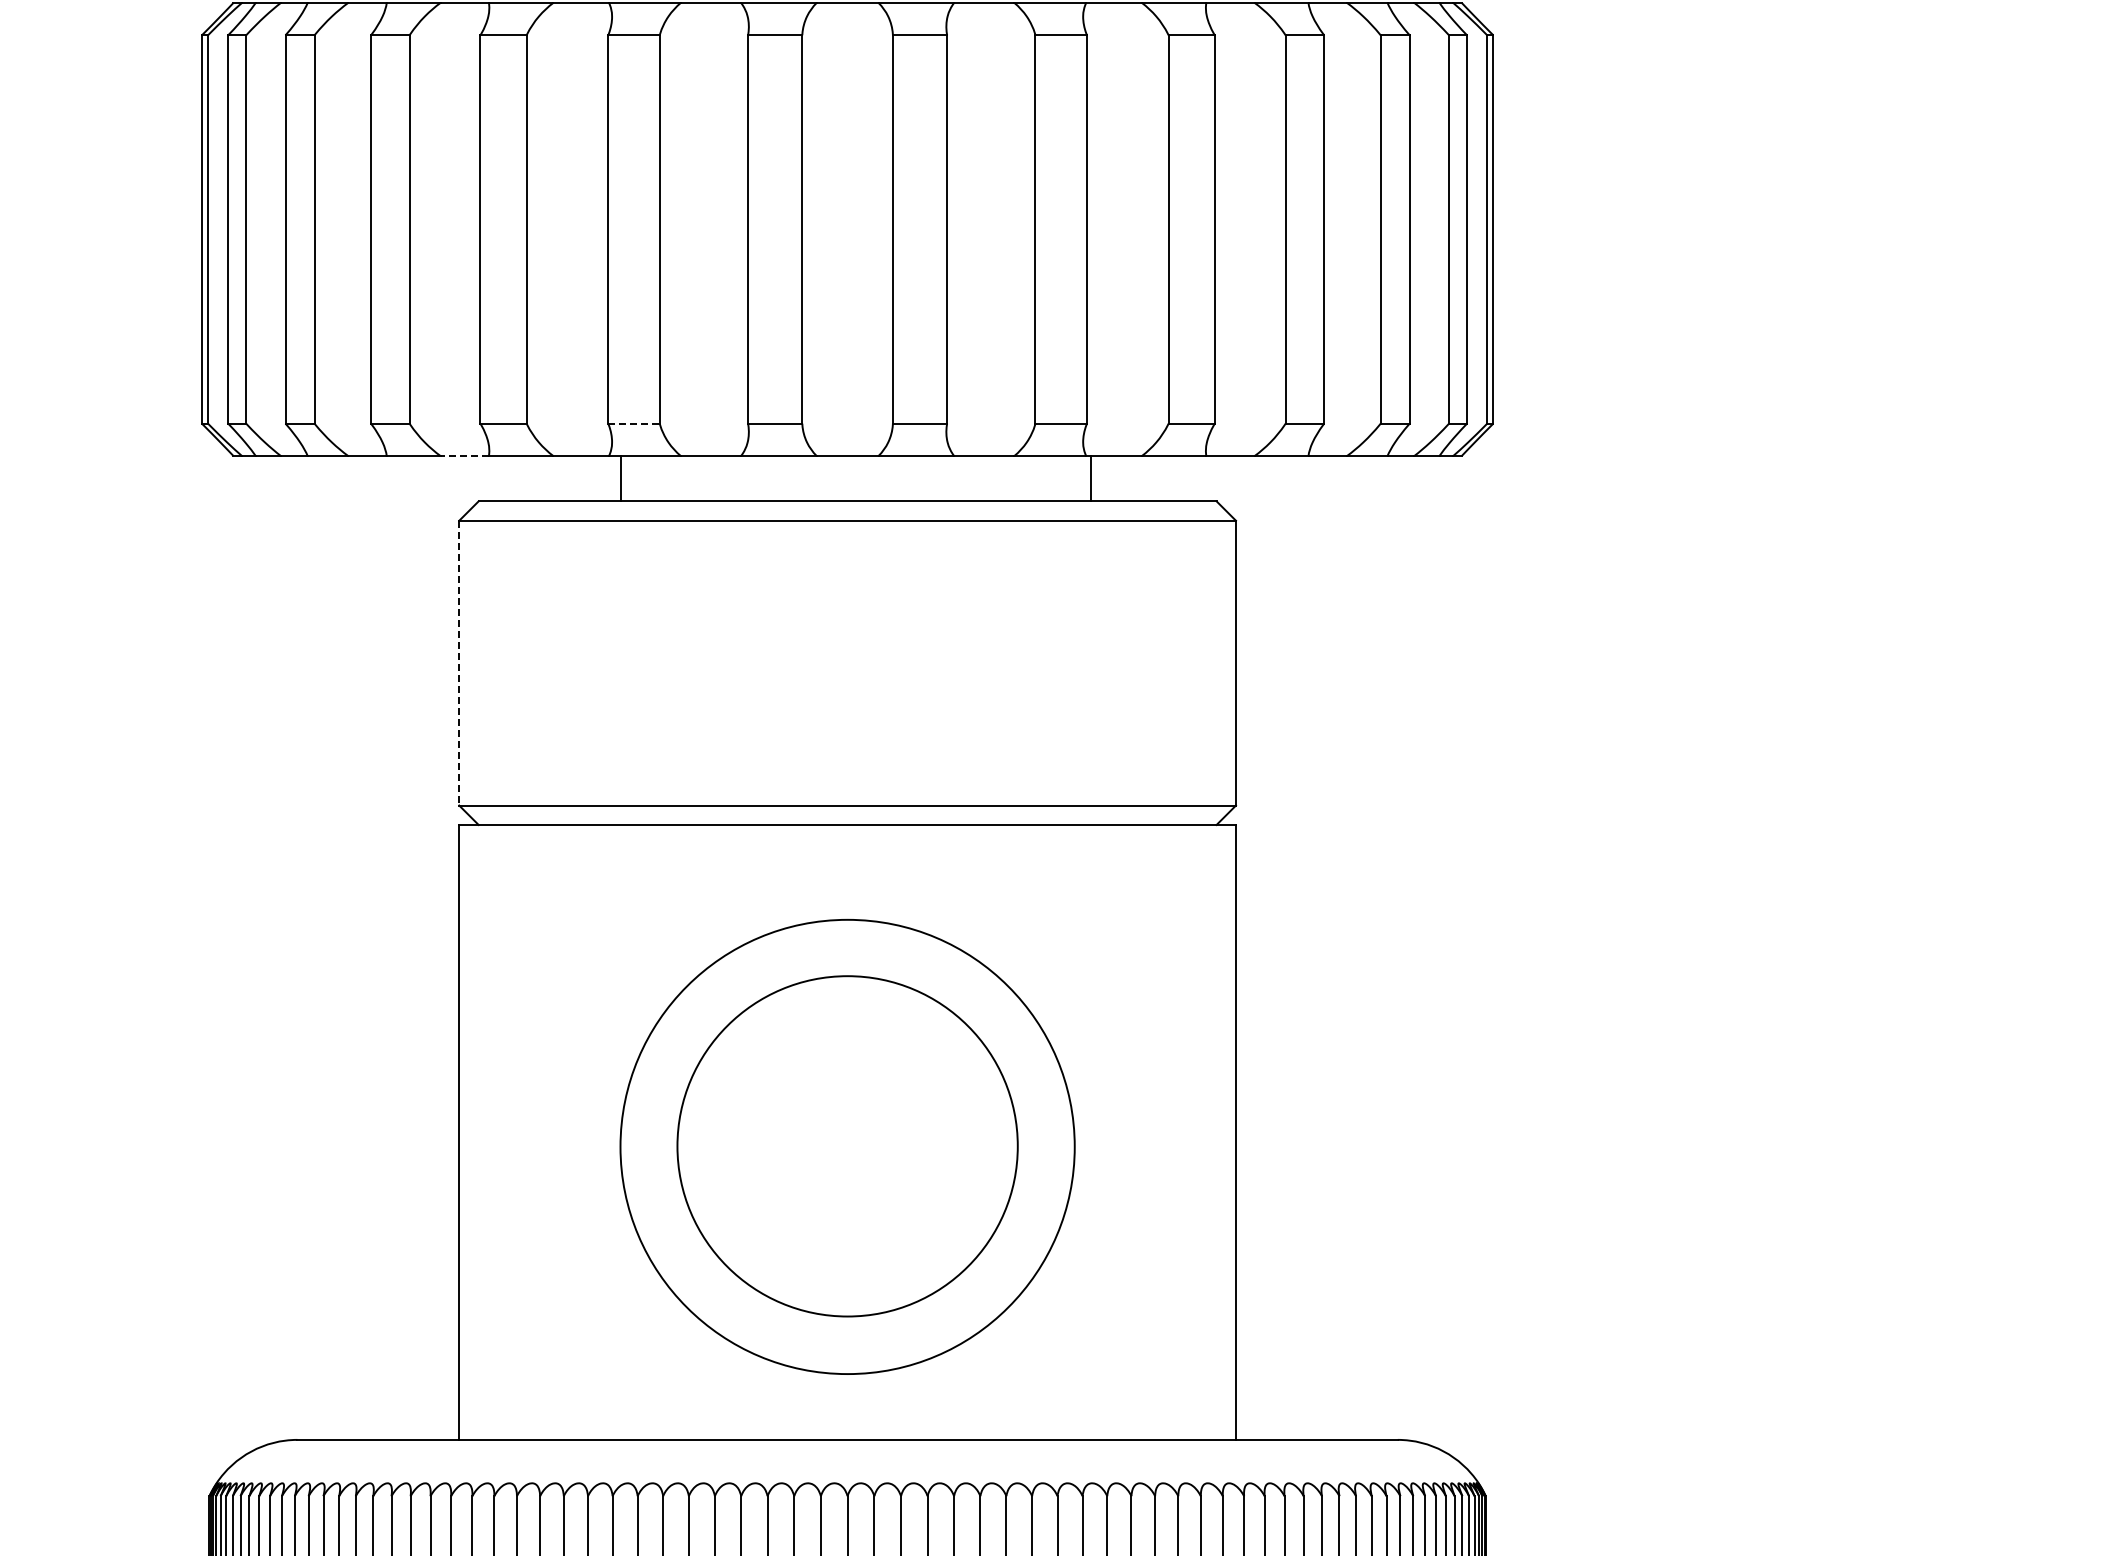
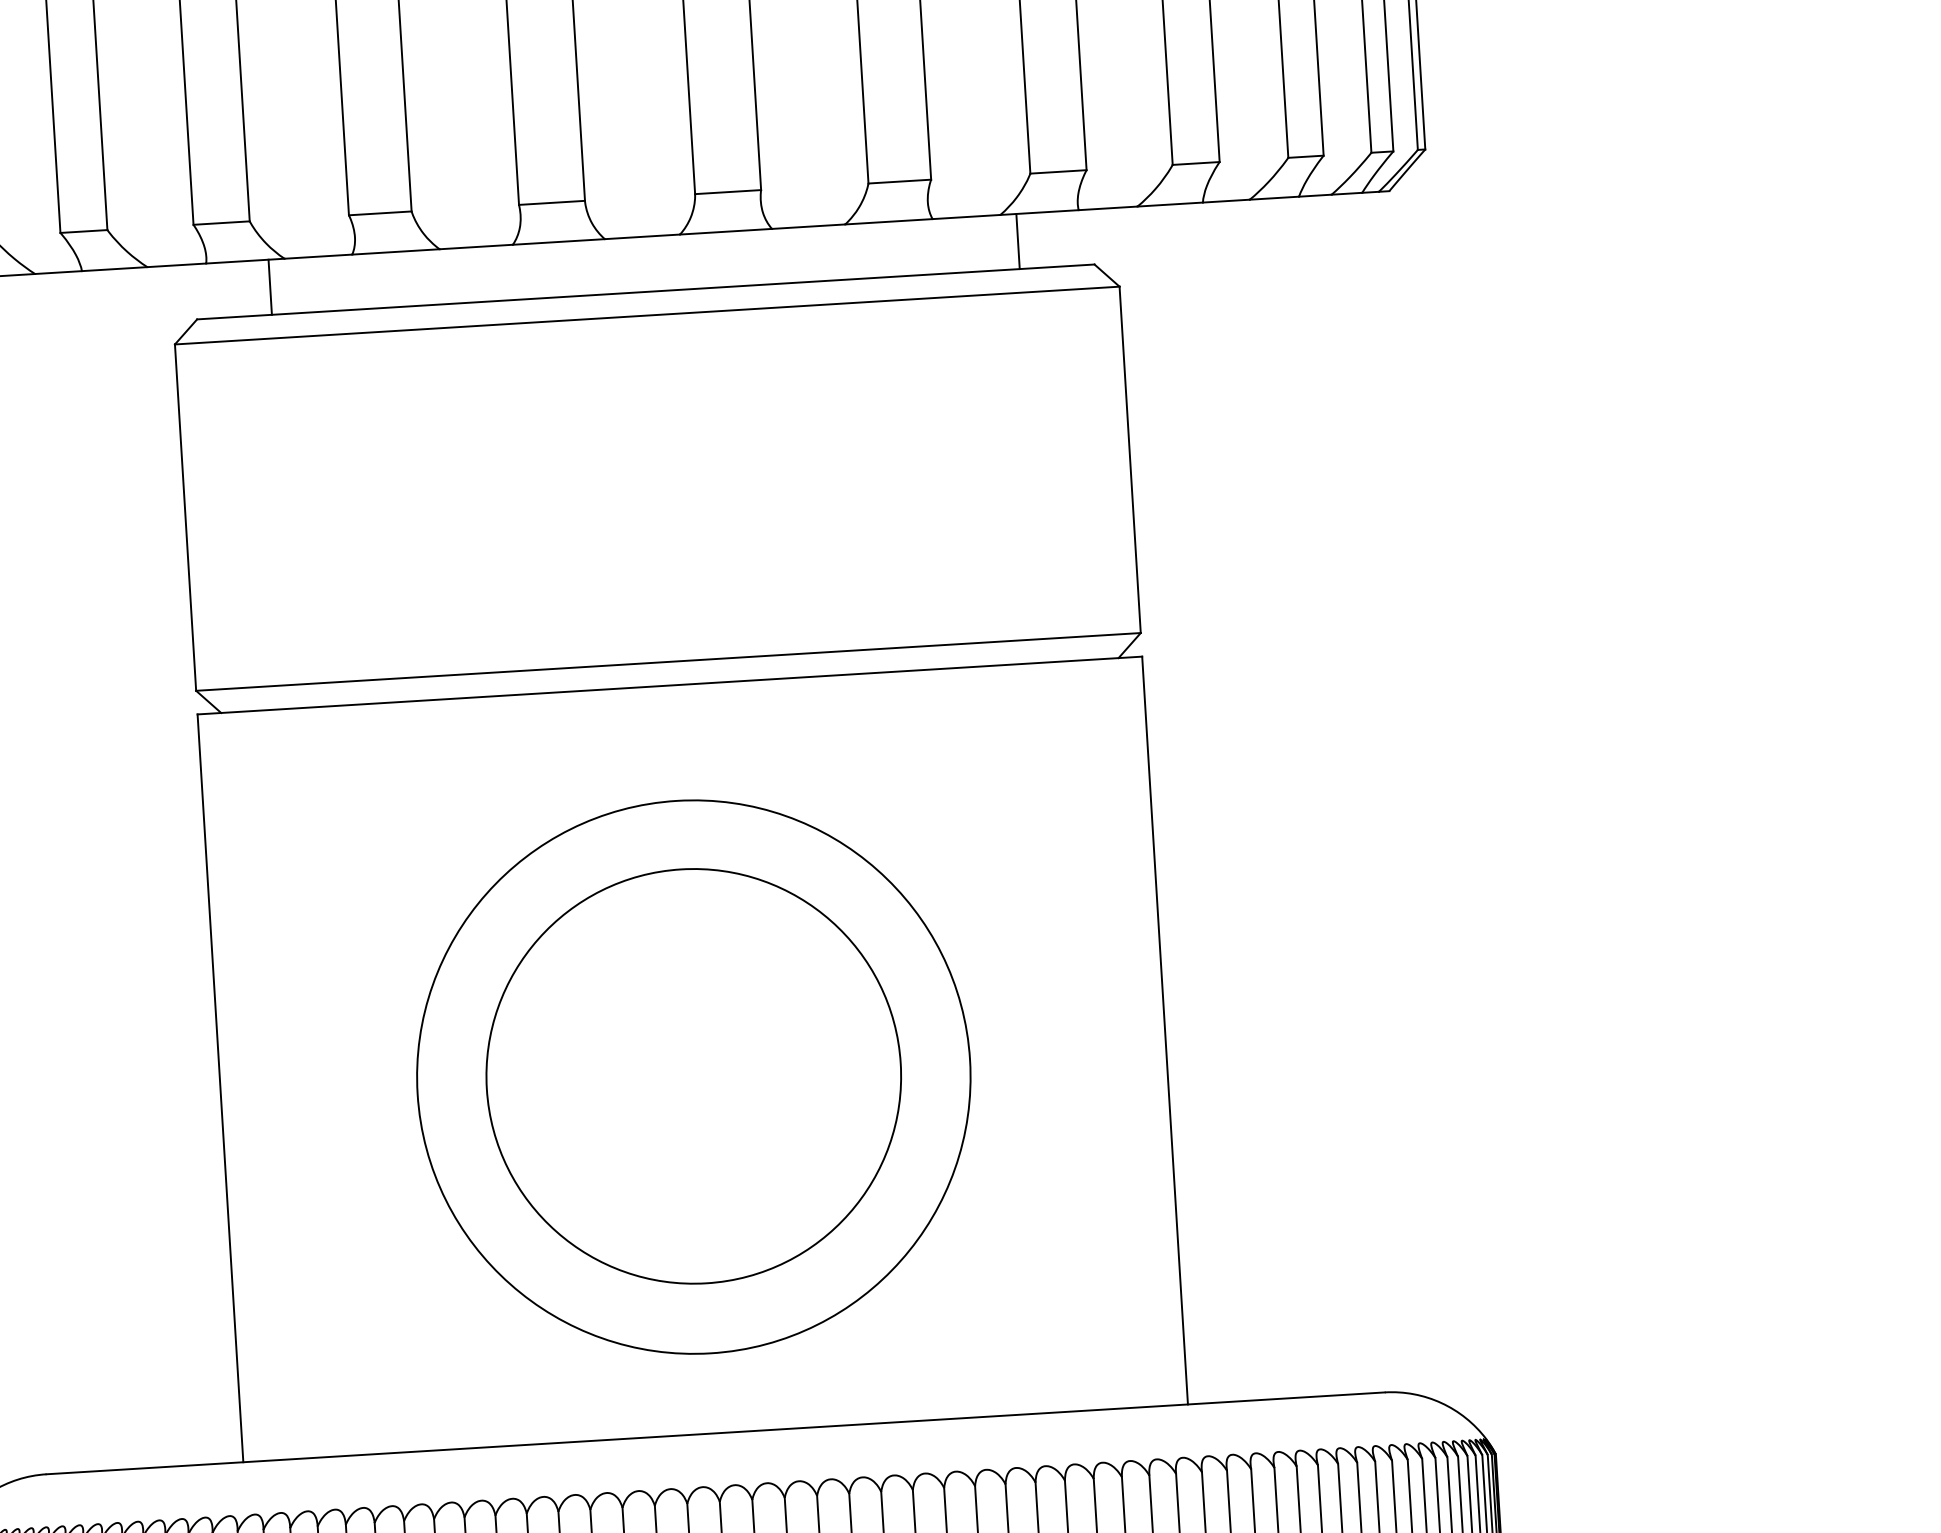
line: (634, 423) -> (380, 213), dashed -> solid
line: (464, 456) -> (176, 265), dashed -> solid
line: (621, 478) -> (270, 287), moved
line: (1091, 478) -> (1018, 241), moved
line: (459, 663) -> (185, 518), dashed -> solid

